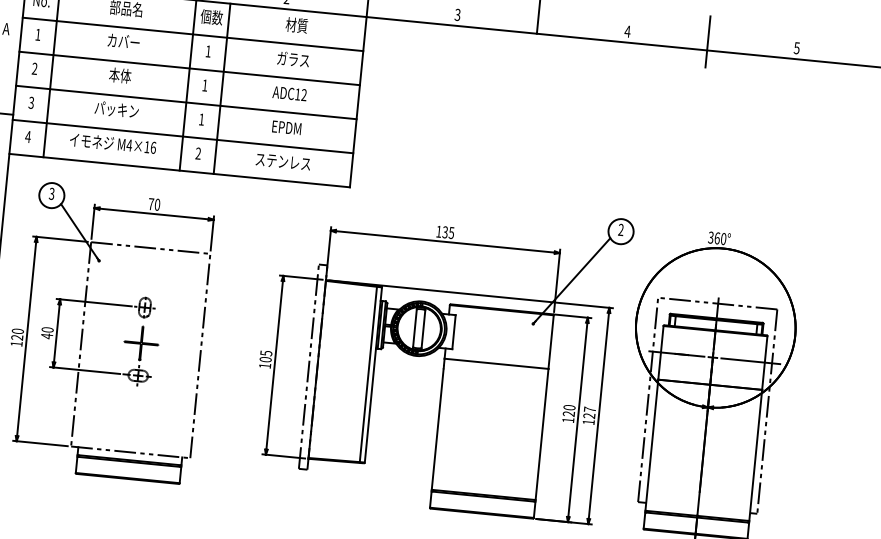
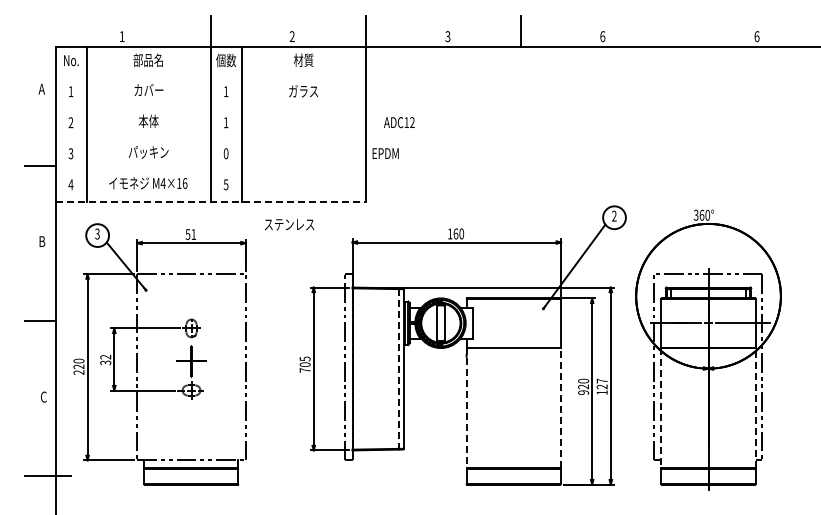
text: (627, 31) -> (602, 36), 4 -> 6
line: (192, 34) -> (210, 77), removed
line: (708, 41) -> (676, 38), removed
text: (796, 48) -> (756, 36), 5 -> 6
line: (189, 68) -> (210, 108), removed
text: (289, 93) -> (399, 122), moved
line: (186, 102) -> (210, 139), removed
text: (201, 119) -> (225, 153), 1 -> 0
text: (286, 127) -> (385, 153), moved
line: (182, 136) -> (210, 170), removed
text: (197, 153) -> (225, 184), 2 -> 5
text: (283, 161) -> (289, 224), moved
line: (180, 170) -> (211, 201), solid -> dashed
text: (153, 204) -> (190, 234), 70 -> 51
text: (448, 232) -> (458, 233), 135 -> 160
text: (47, 332) -> (105, 359), 40 -> 32
text: (16, 343) -> (78, 372), 120 -> 220
text: (264, 365) -> (304, 370), 105 -> 705
line: (368, 373) -> (399, 368), solid -> dashed
text: (568, 420) -> (583, 392), 120 -> 920
line: (437, 429) -> (466, 412), solid -> dashed
line: (542, 434) -> (561, 407), solid -> dashed
line: (652, 444) -> (661, 407), solid -> dashed
line: (755, 455) -> (755, 407), solid -> dashed

